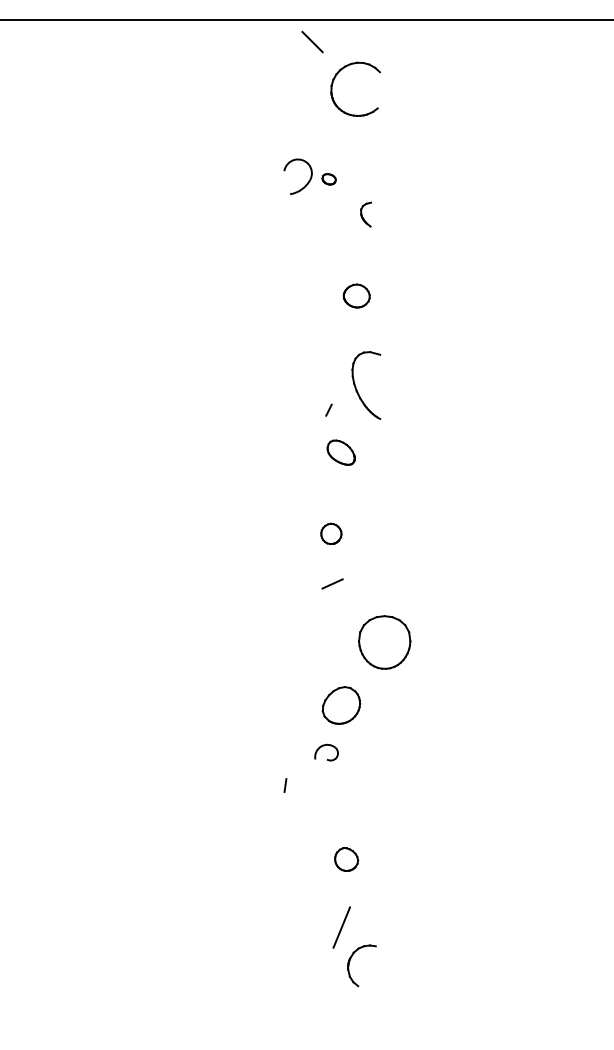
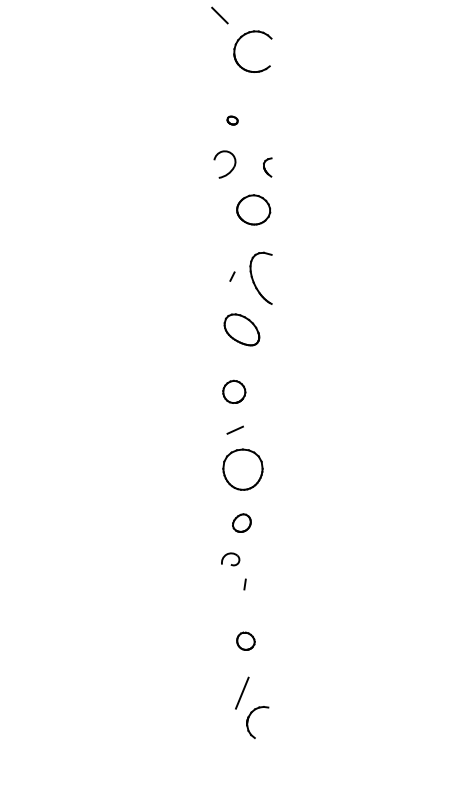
part: (305, 184) -> (230, 170), moved
part: (365, 214) -> (267, 167), moved
part: (356, 295) -> (253, 209), size x1.67
line: (328, 409) -> (232, 276), moved
part: (340, 452) -> (241, 329), size x1.67
part: (331, 533) -> (234, 391), size x1.43
part: (384, 642) -> (242, 469), moved
part: (340, 704) -> (241, 522), size x0.62
line: (285, 785) -> (245, 584), moved

